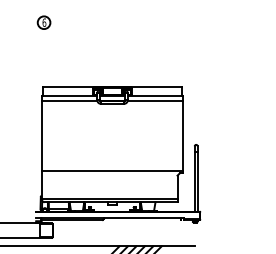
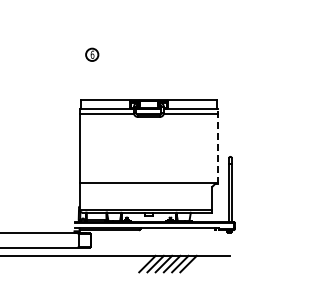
part: (44, 22) -> (92, 54), moved
line: (183, 134) -> (218, 146), solid -> dashed

